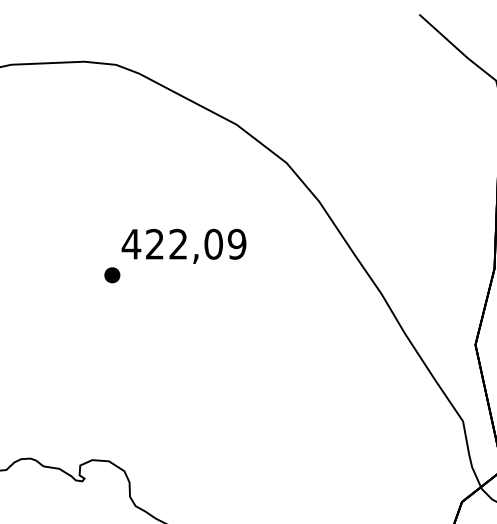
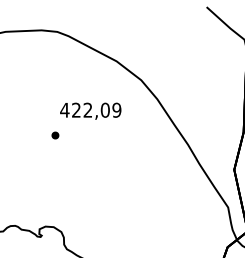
text: (183, 244) -> (90, 110), moved

